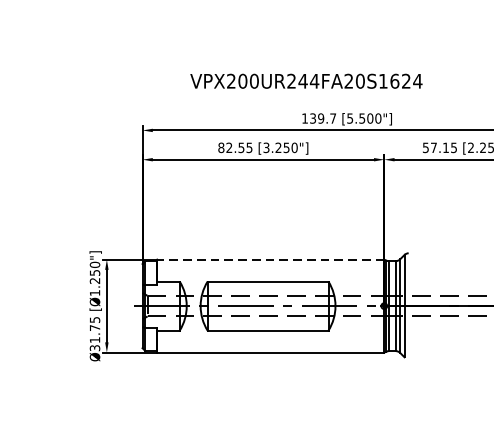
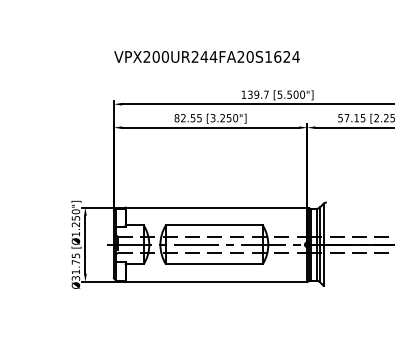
text: (305, 80) -> (206, 56), moved
line: (270, 259) -> (216, 207), dashed -> solid

